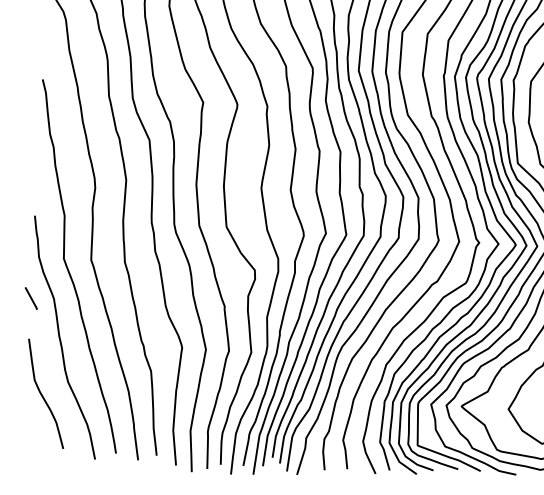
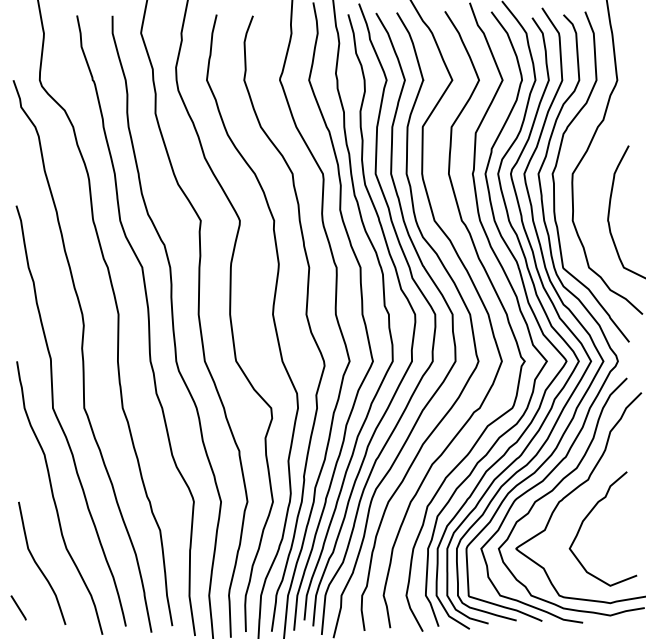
line: (31, 298) -> (18, 607), moved

